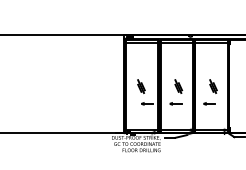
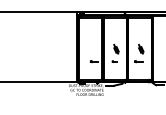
part: (141, 86) -> (89, 49), removed
part: (175, 103) -> (114, 61), size x0.6

